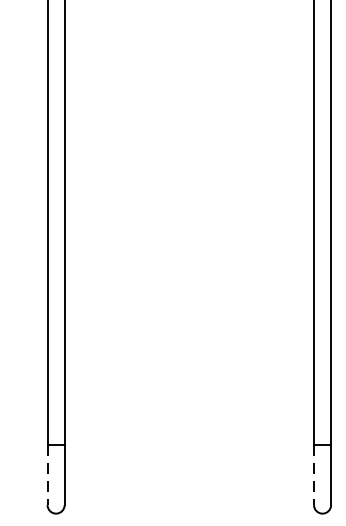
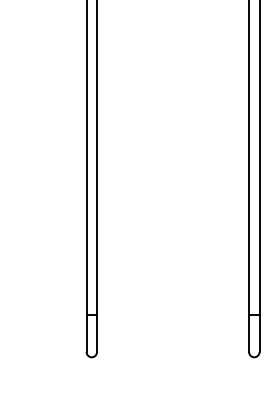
line: (47, 476) -> (86, 334), dashed -> solid
line: (314, 476) -> (249, 334), dashed -> solid

